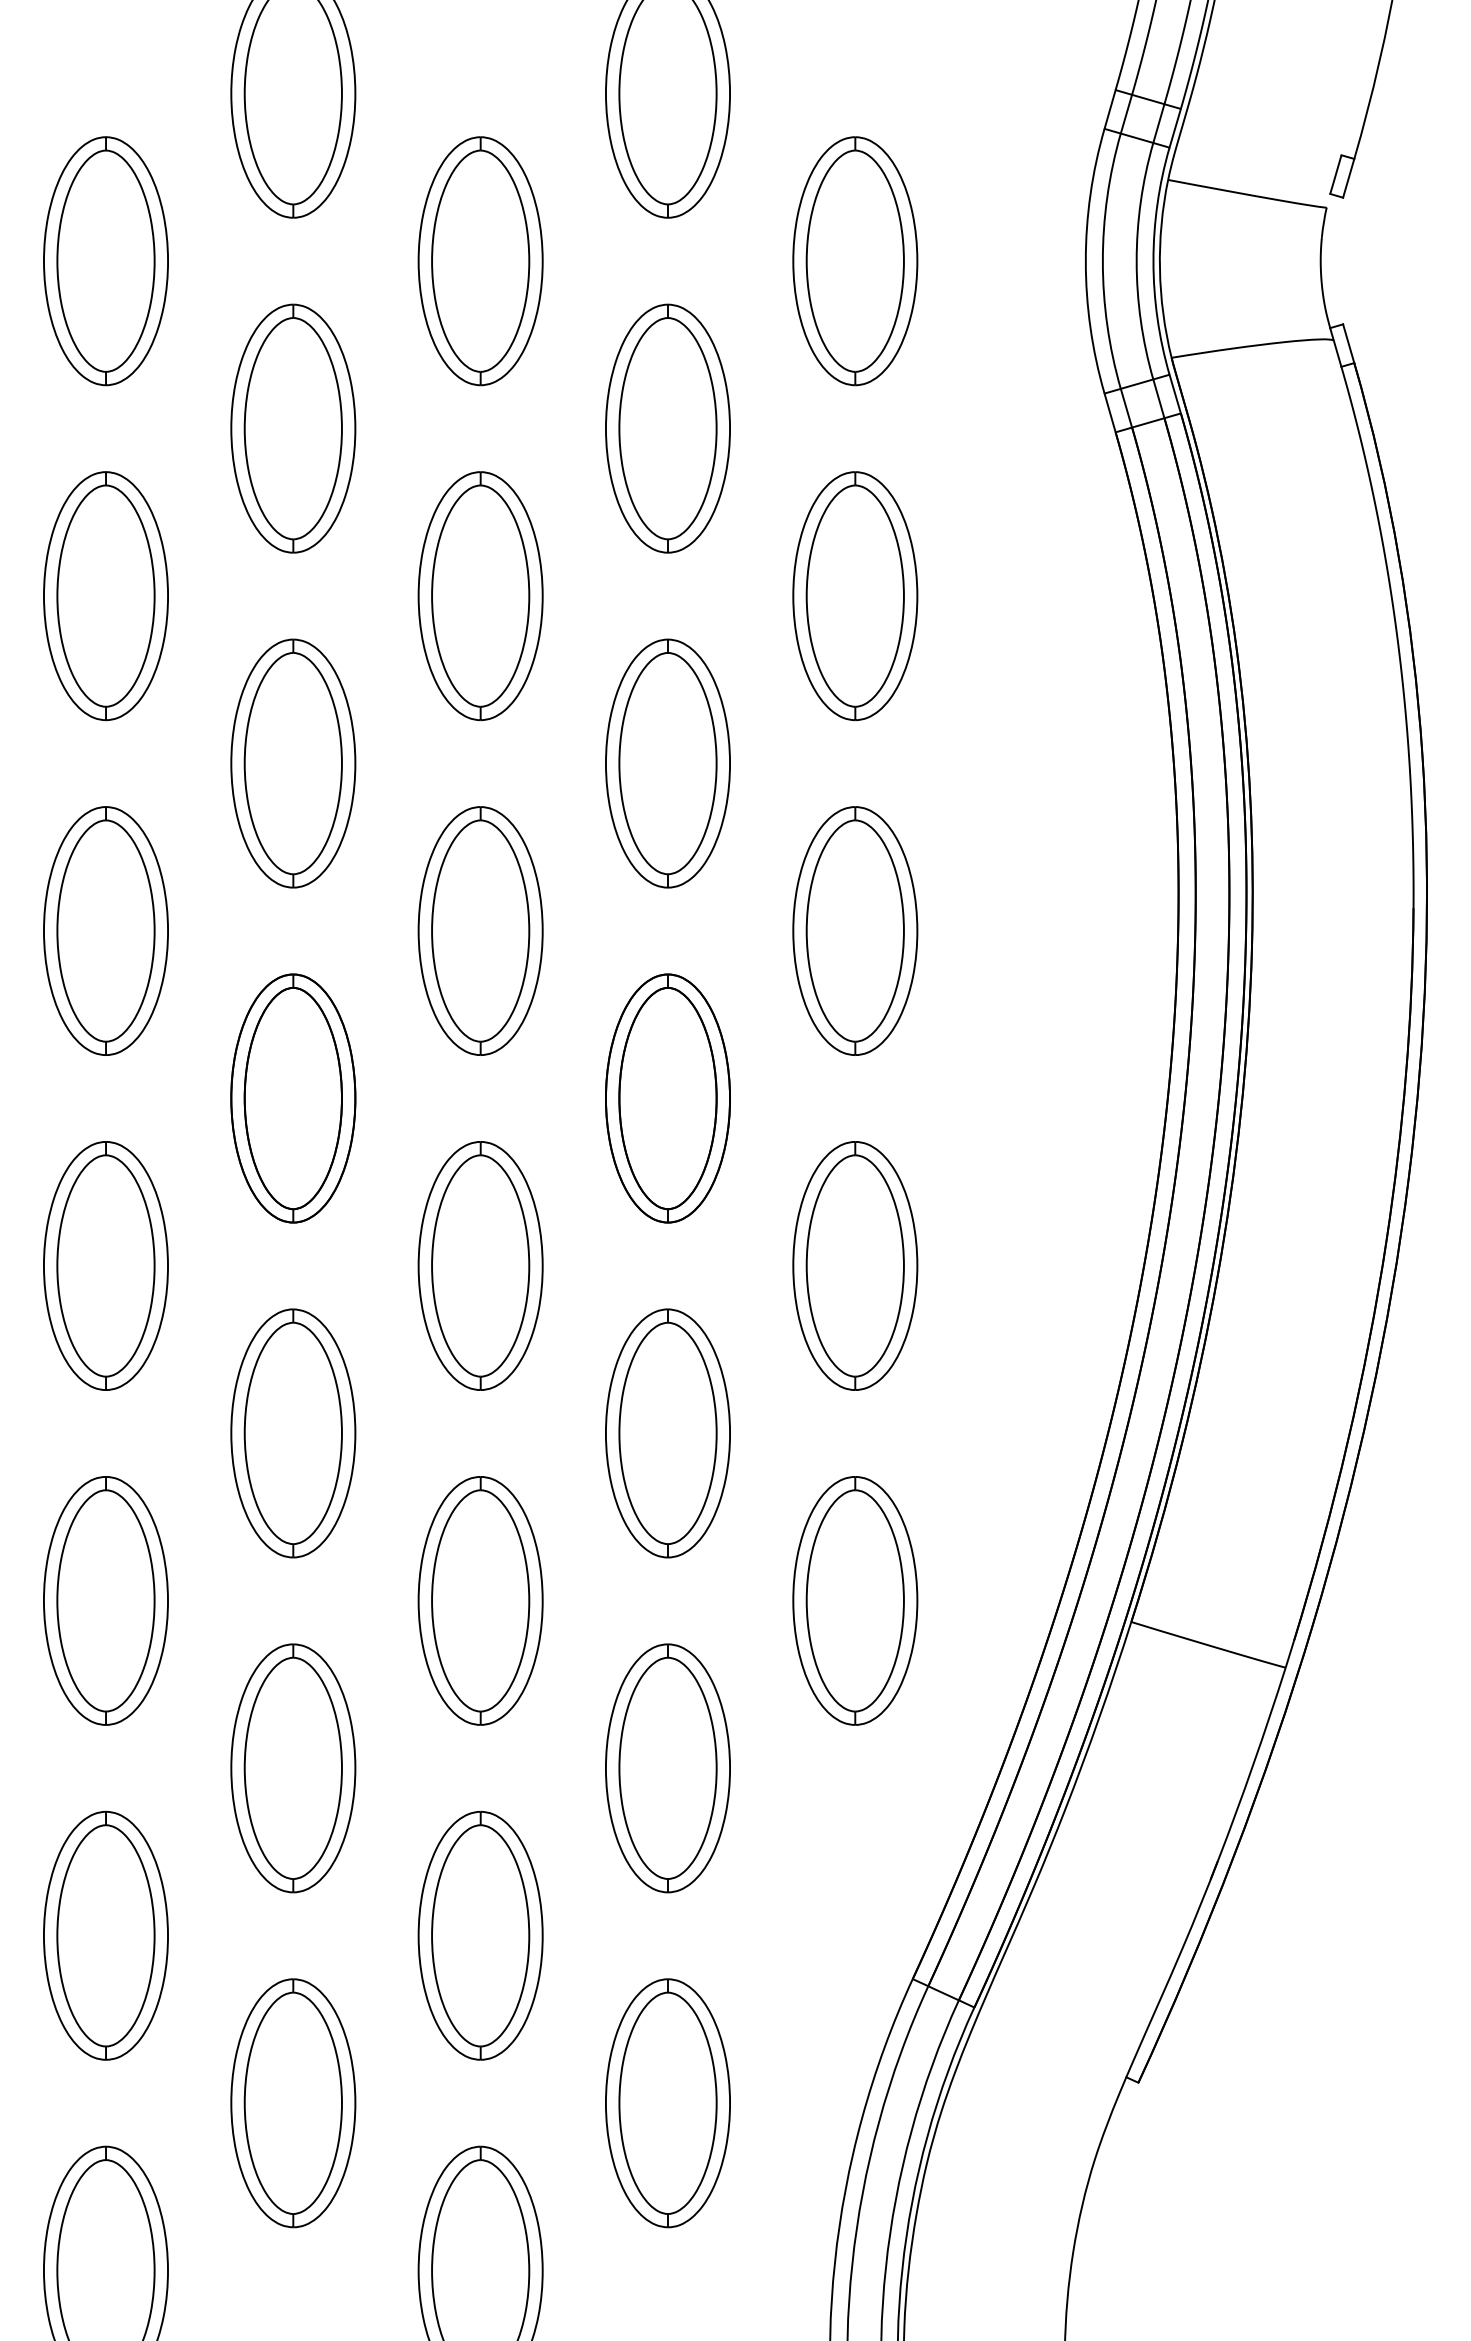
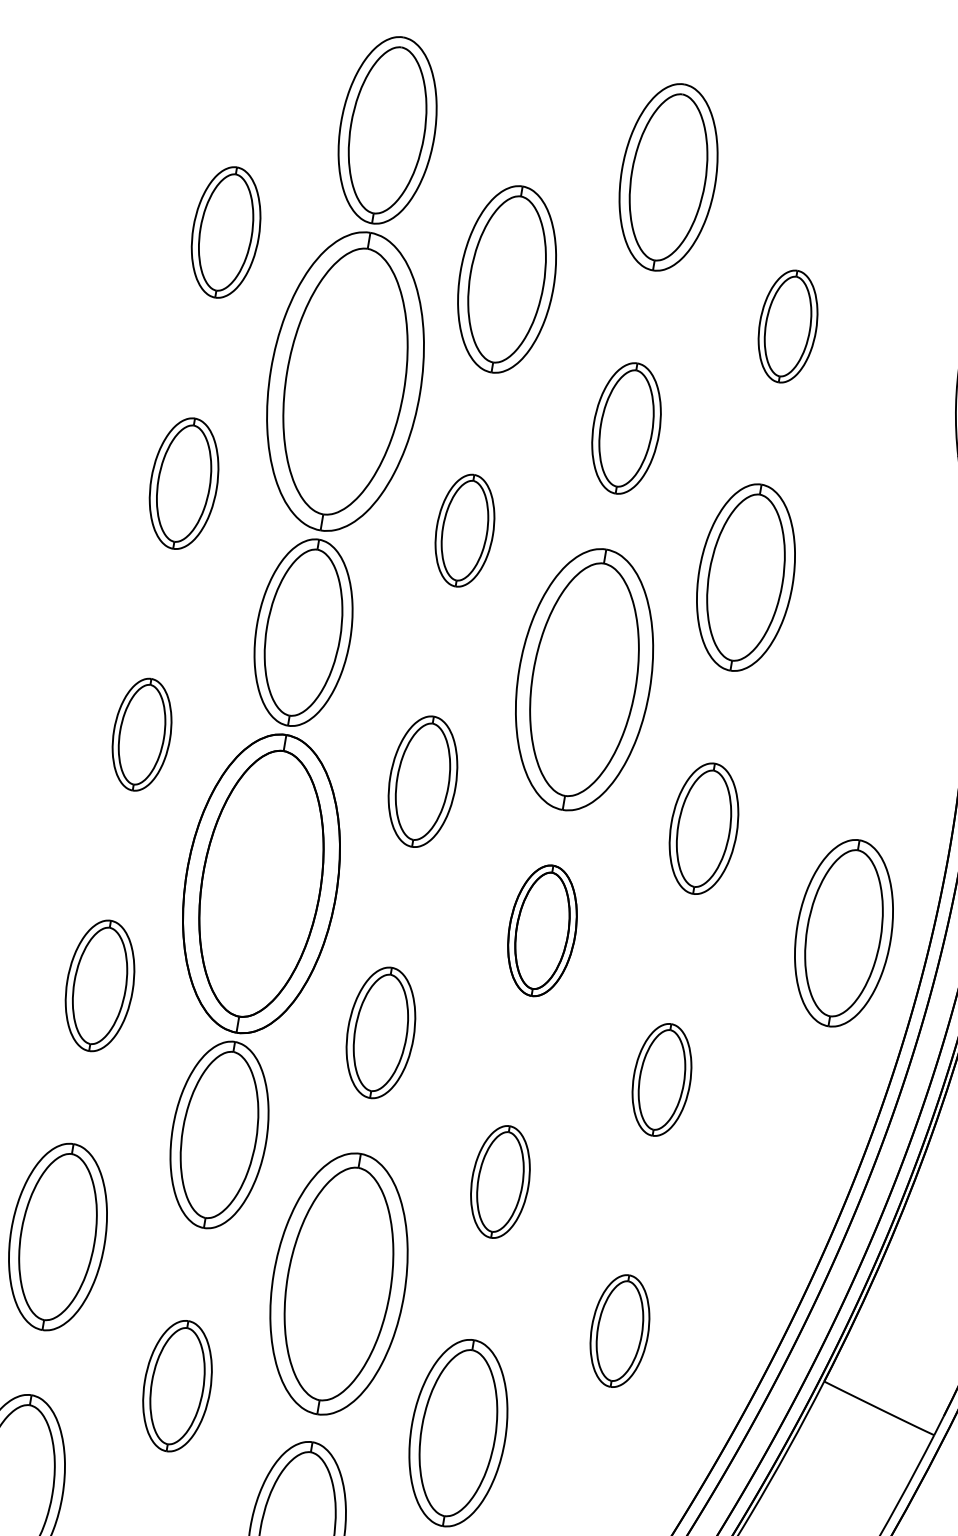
part: (105, 261) -> (225, 232), size x0.7
part: (855, 261) -> (788, 326), size x0.6
part: (293, 428) -> (345, 381), size x1.6
part: (667, 428) -> (626, 428), size x0.7
part: (105, 596) -> (183, 483), size x0.7
part: (480, 596) -> (464, 530), size x0.6
part: (667, 763) -> (584, 679), size x1.4
part: (105, 930) -> (141, 734), size x0.6
part: (480, 930) -> (422, 781), size x0.7
part: (855, 930) -> (704, 828), size x0.7
part: (1059, 1036) -> (843, 933), added
part: (293, 1098) -> (261, 883), size x1.6
part: (667, 1098) -> (542, 930), size x0.7
part: (105, 1265) -> (99, 985), size x0.7
part: (480, 1265) -> (380, 1032), size x0.7
part: (855, 1265) -> (662, 1079), size x0.6
part: (667, 1433) -> (500, 1181), size x0.6
part: (480, 1600) -> (338, 1283), size x1.4
part: (855, 1600) -> (620, 1330), size x0.6
part: (293, 1768) -> (177, 1386), size x0.7

